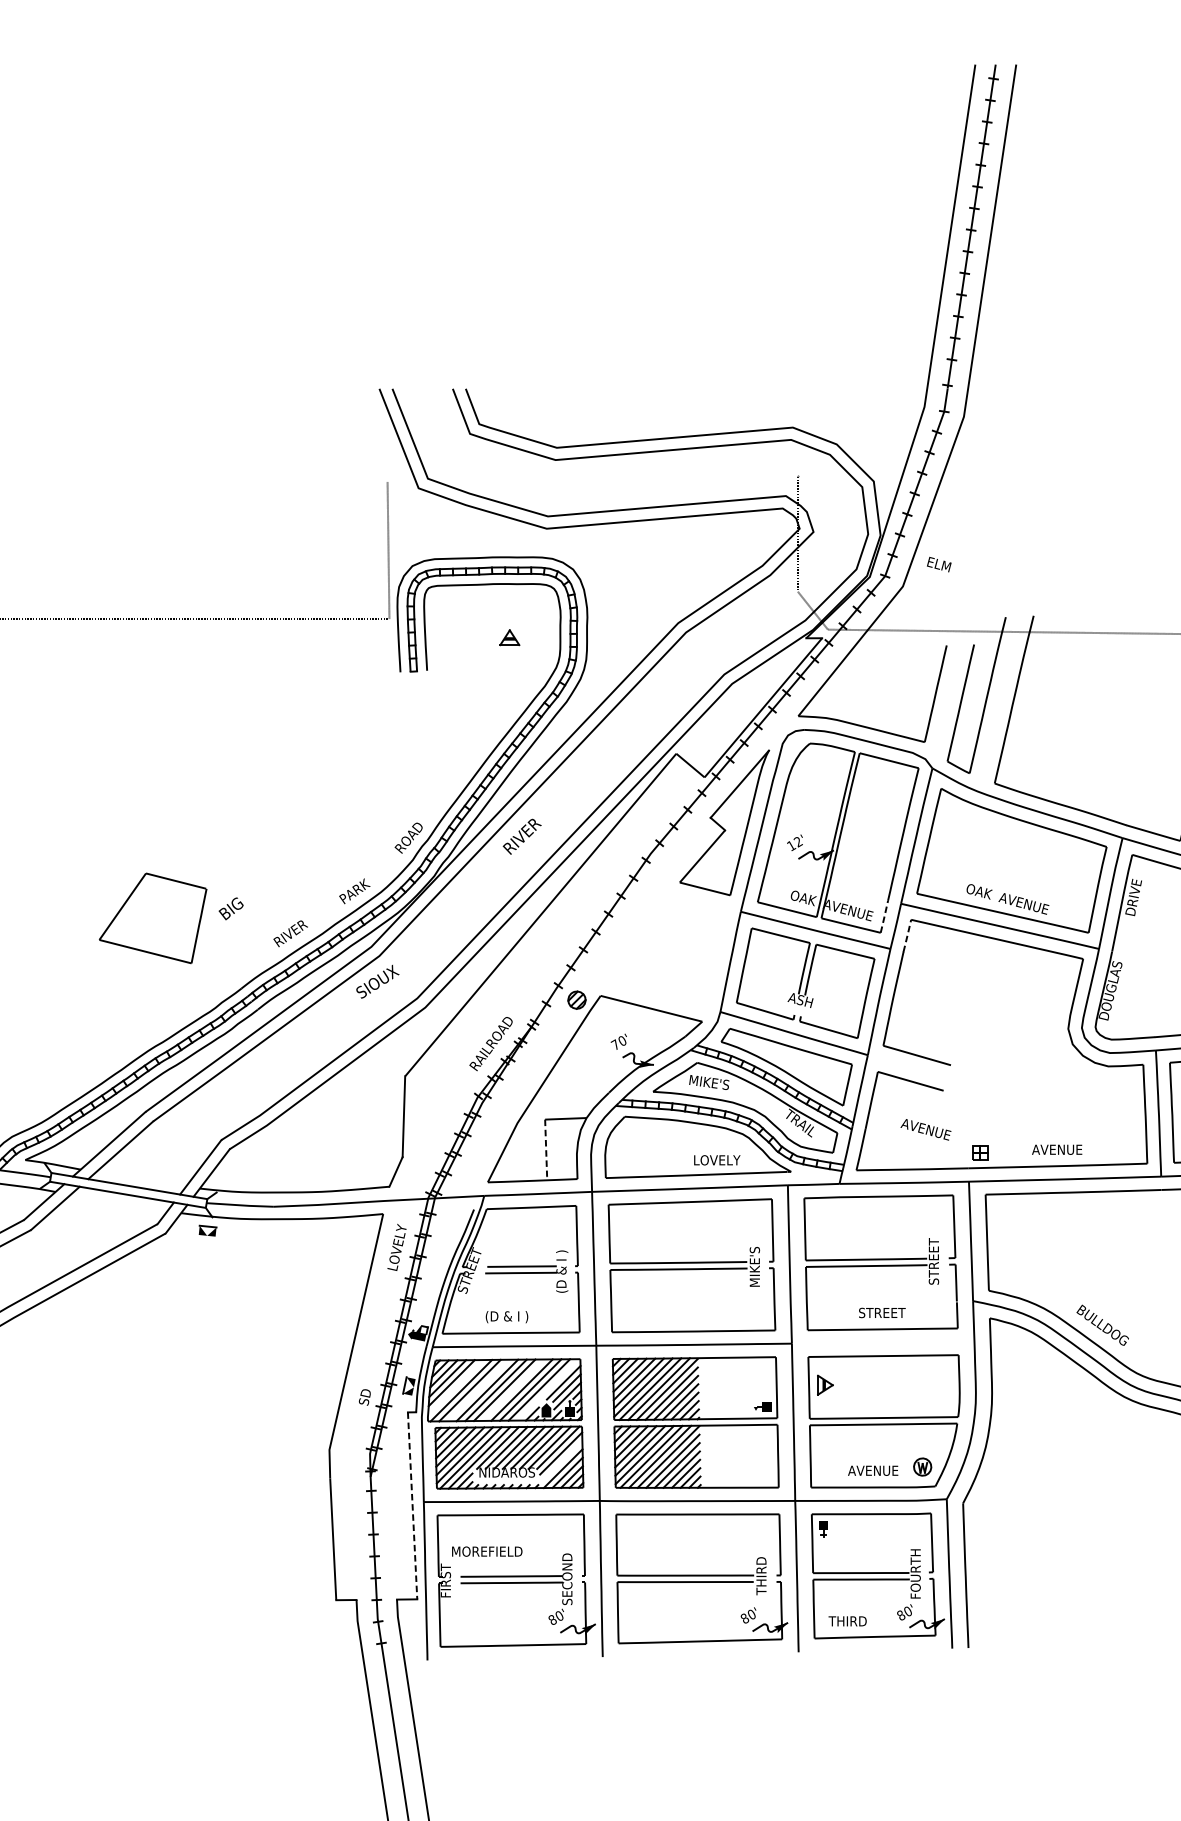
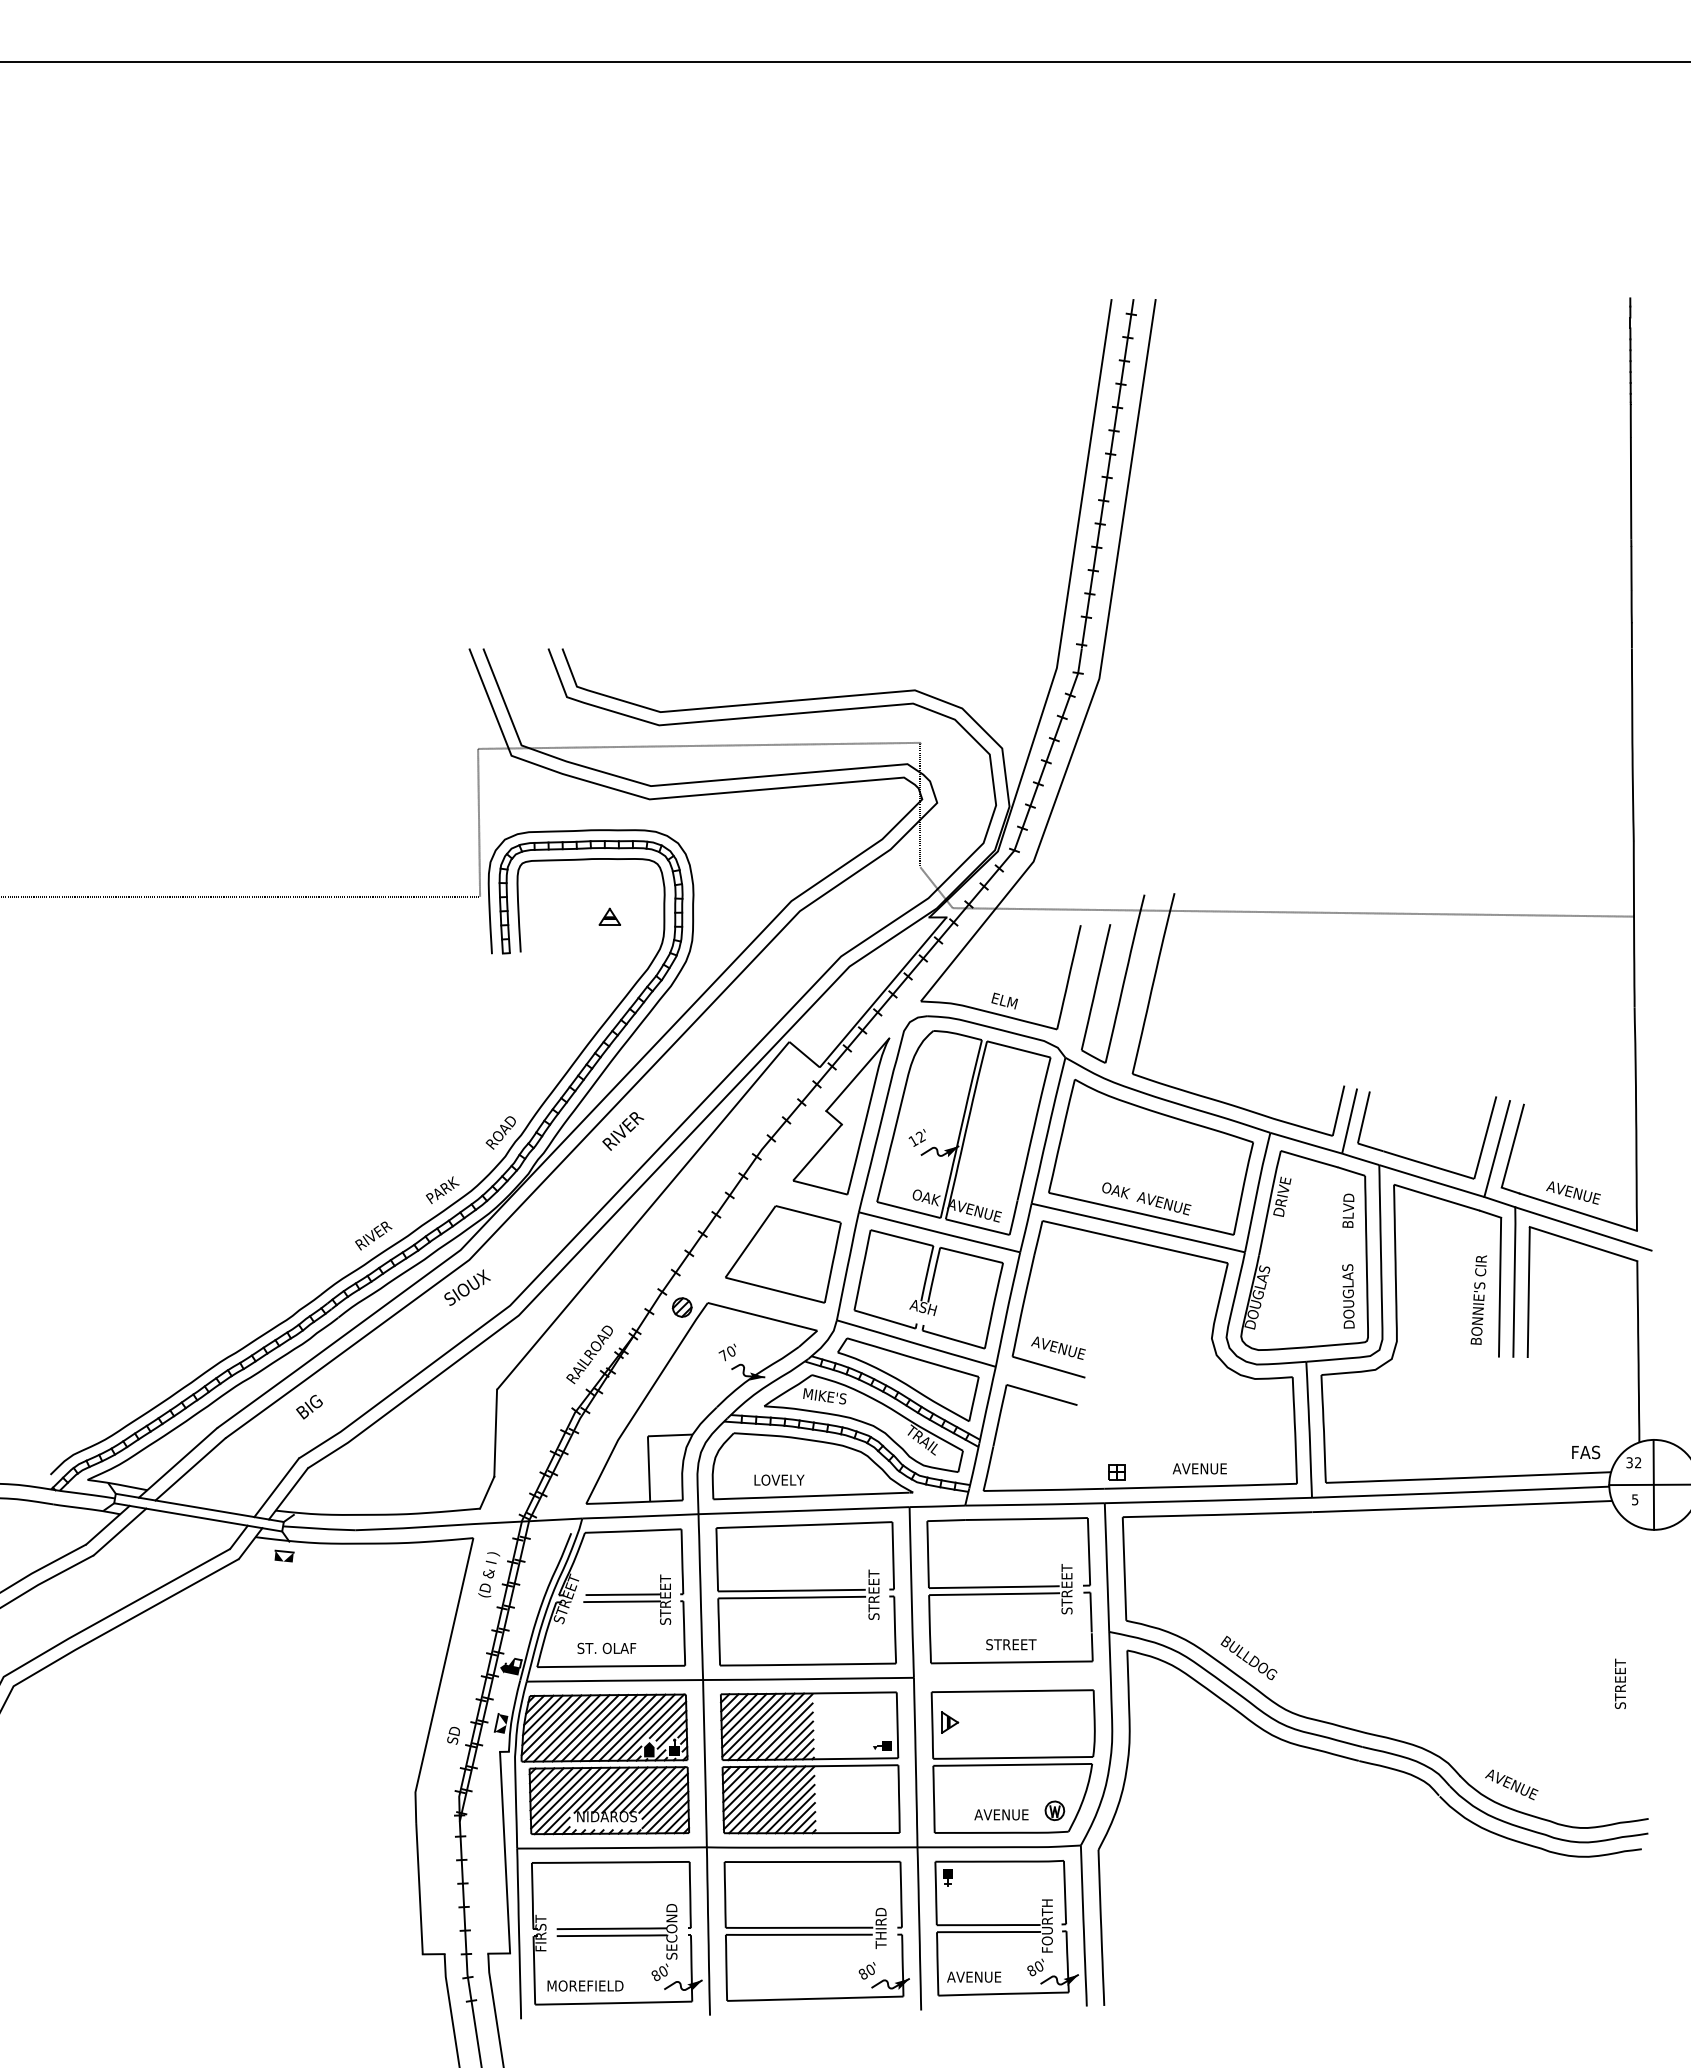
line: (592, 478) -> (699, 745), added
text: (939, 564) -> (1004, 1000), moved
text: (231, 908) -> (309, 1406), moved
line: (884, 916) -> (1013, 1217), dashed -> solid
part: (153, 918) -> (783, 1254), moved
line: (907, 936) -> (1038, 1238), dashed -> solid
text: (926, 1129) -> (1058, 1347), moved
line: (546, 1150) -> (649, 1469), dashed -> solid
text: (717, 1159) -> (779, 1479), moved
text: (398, 1246) -> (489, 1573), LOVELY -> (D & I )
text: (754, 1266) -> (873, 1594), MIKE'S -> STREET
text: (561, 1271) -> (665, 1599), (D & I ) -> STREET
text: (506, 1316) -> (606, 1648), (D & I ) -> ST. OLAF
line: (455, 1387) -> (551, 1725), added
line: (513, 1389) -> (613, 1727), added
line: (547, 1389) -> (650, 1727), added
line: (478, 1390) -> (576, 1728), added
line: (561, 1462) -> (665, 1805), added
line: (413, 1505) -> (505, 1852), dashed -> solid
text: (487, 1551) -> (585, 1985), moved
text: (848, 1620) -> (974, 1976), THIRD -> AVENUE

